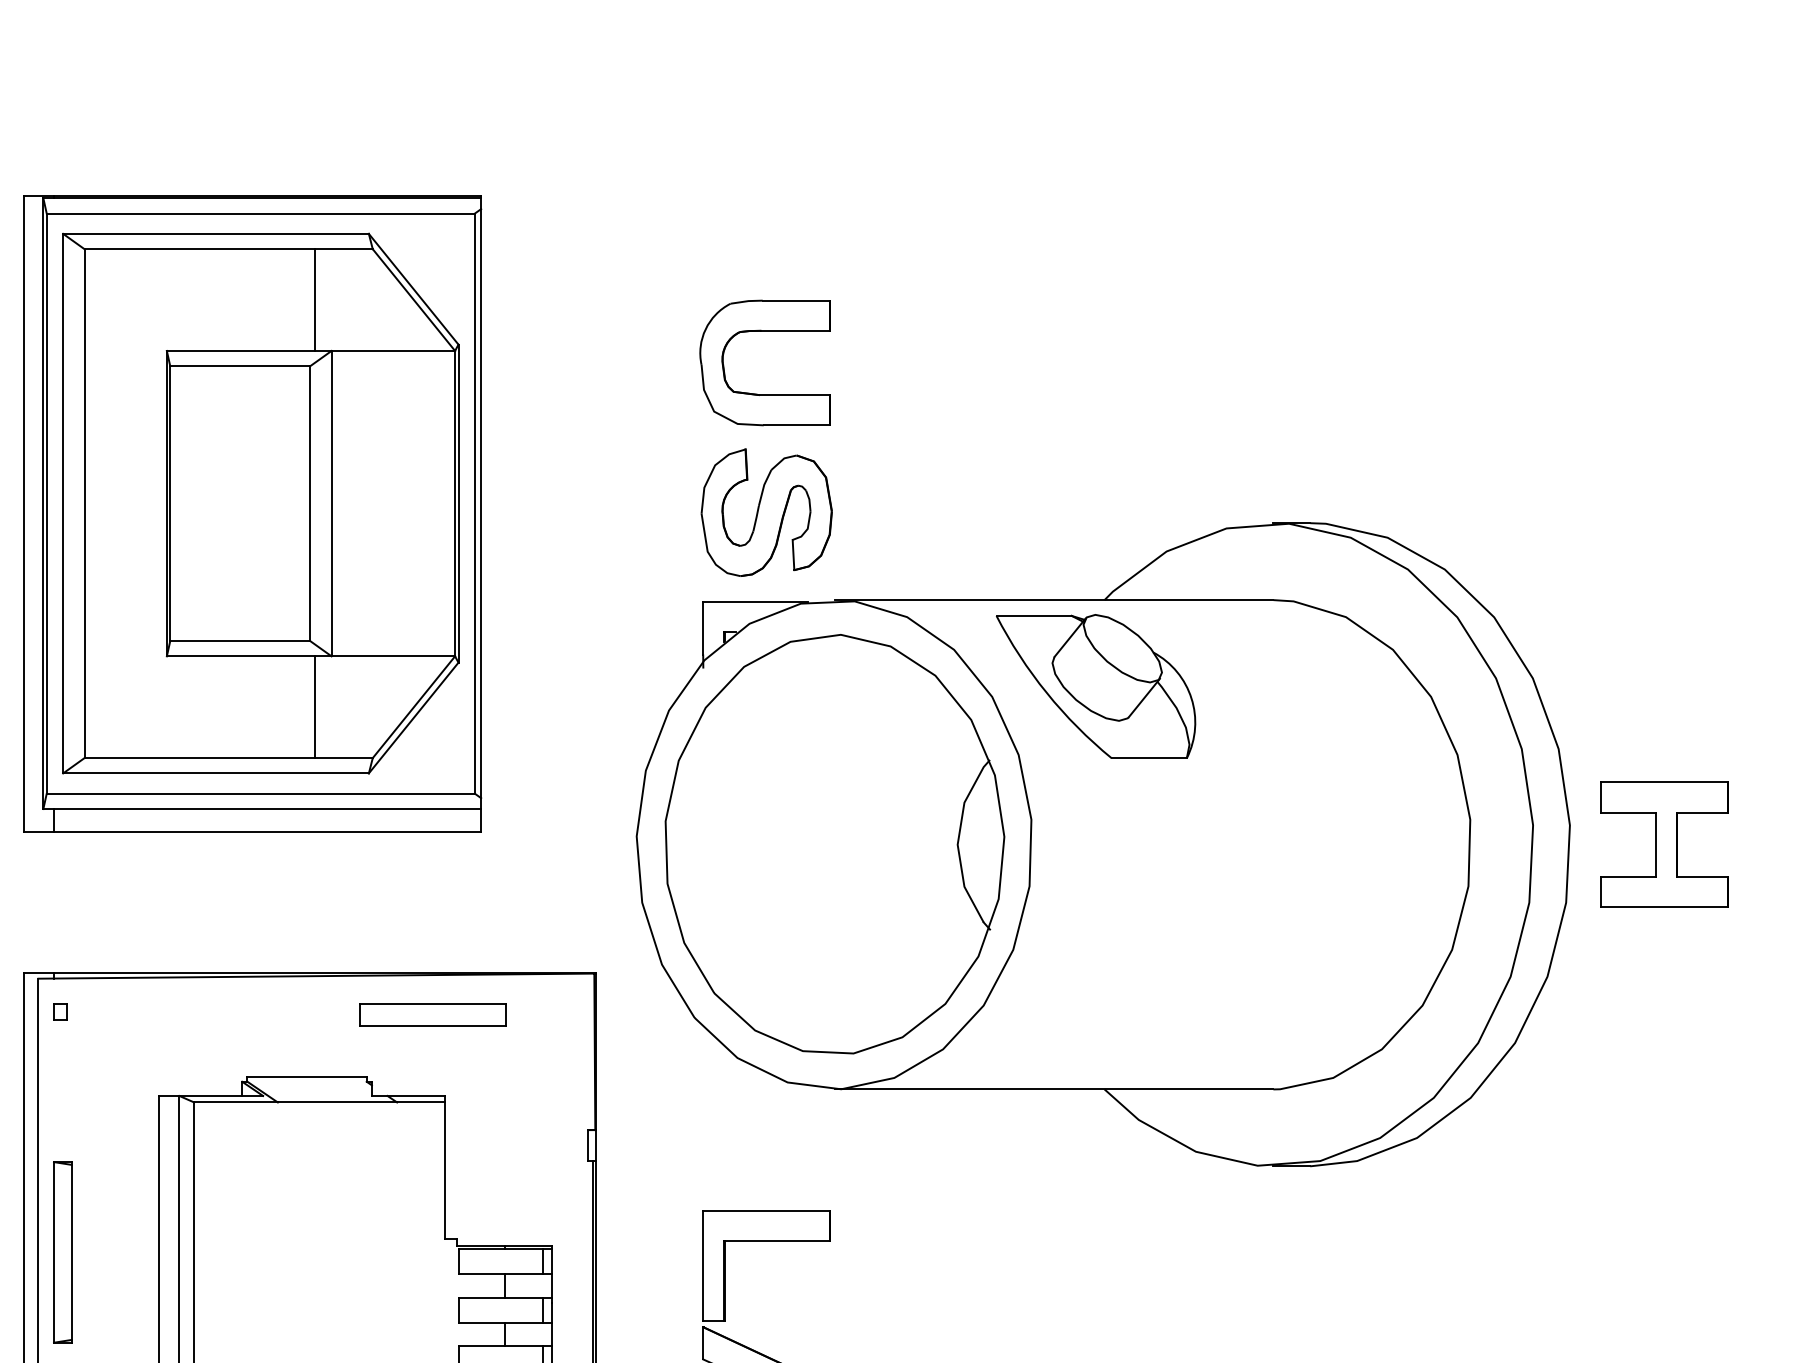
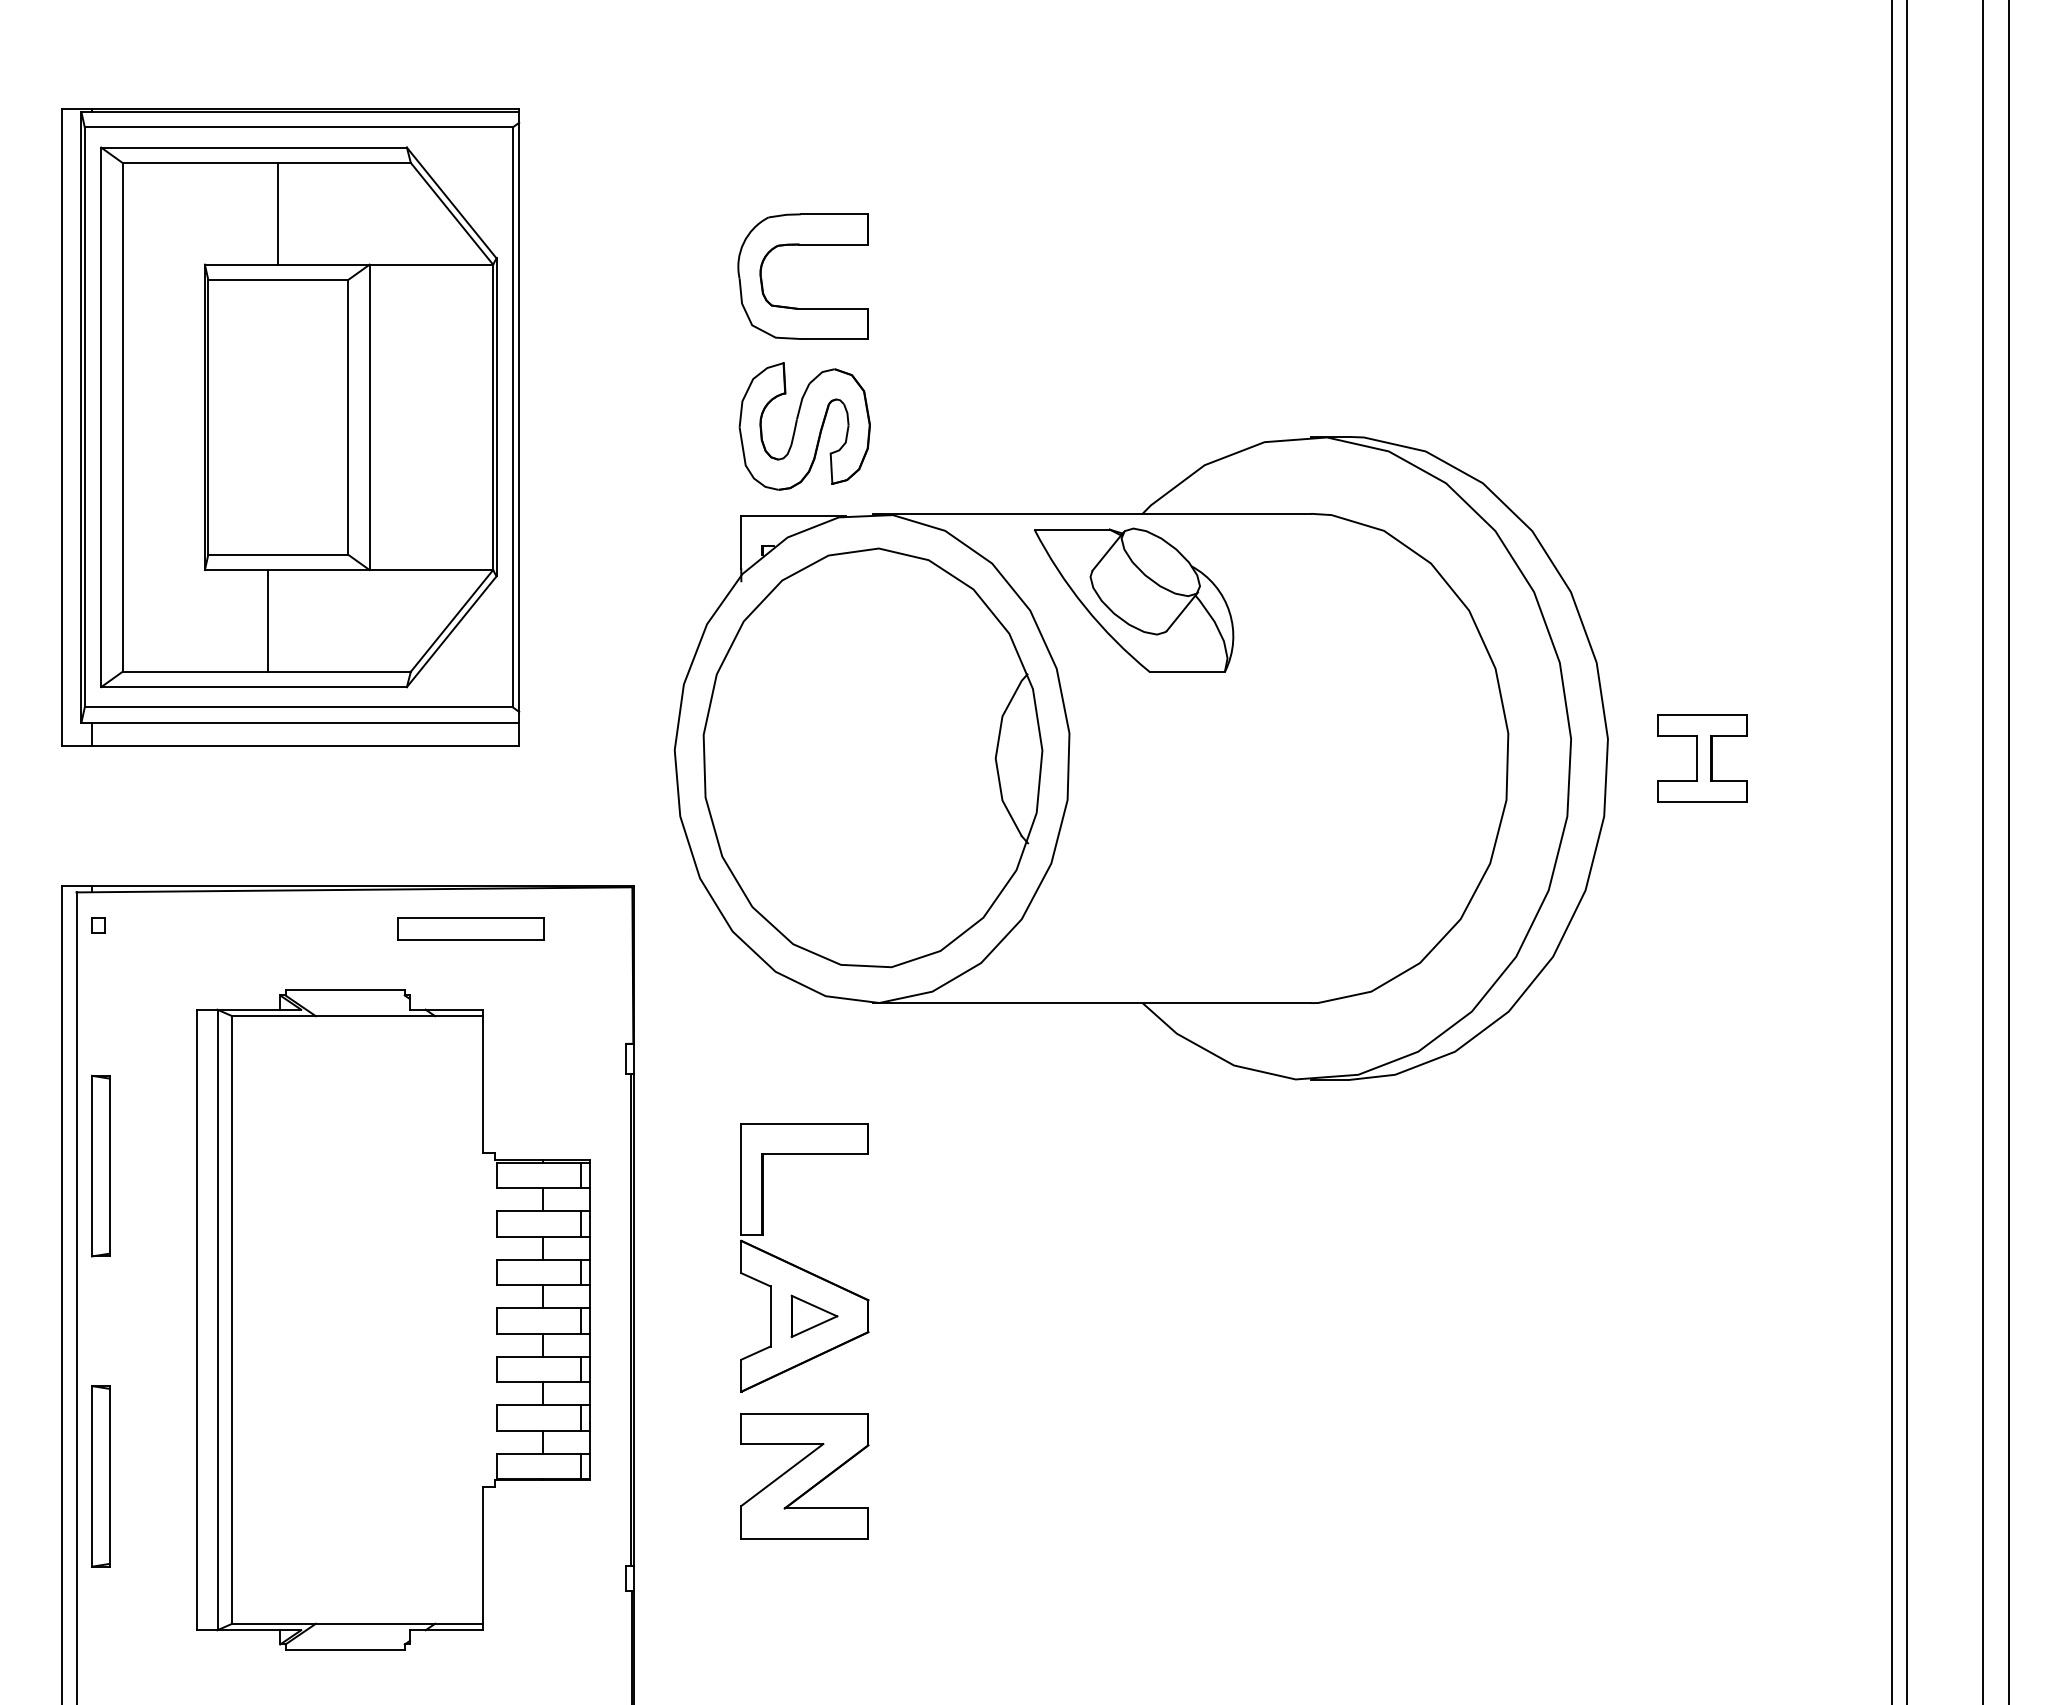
line: (314, 299) -> (277, 213), moved
line: (314, 706) -> (267, 620), moved
part: (1664, 844) -> (1702, 758), size x0.7

